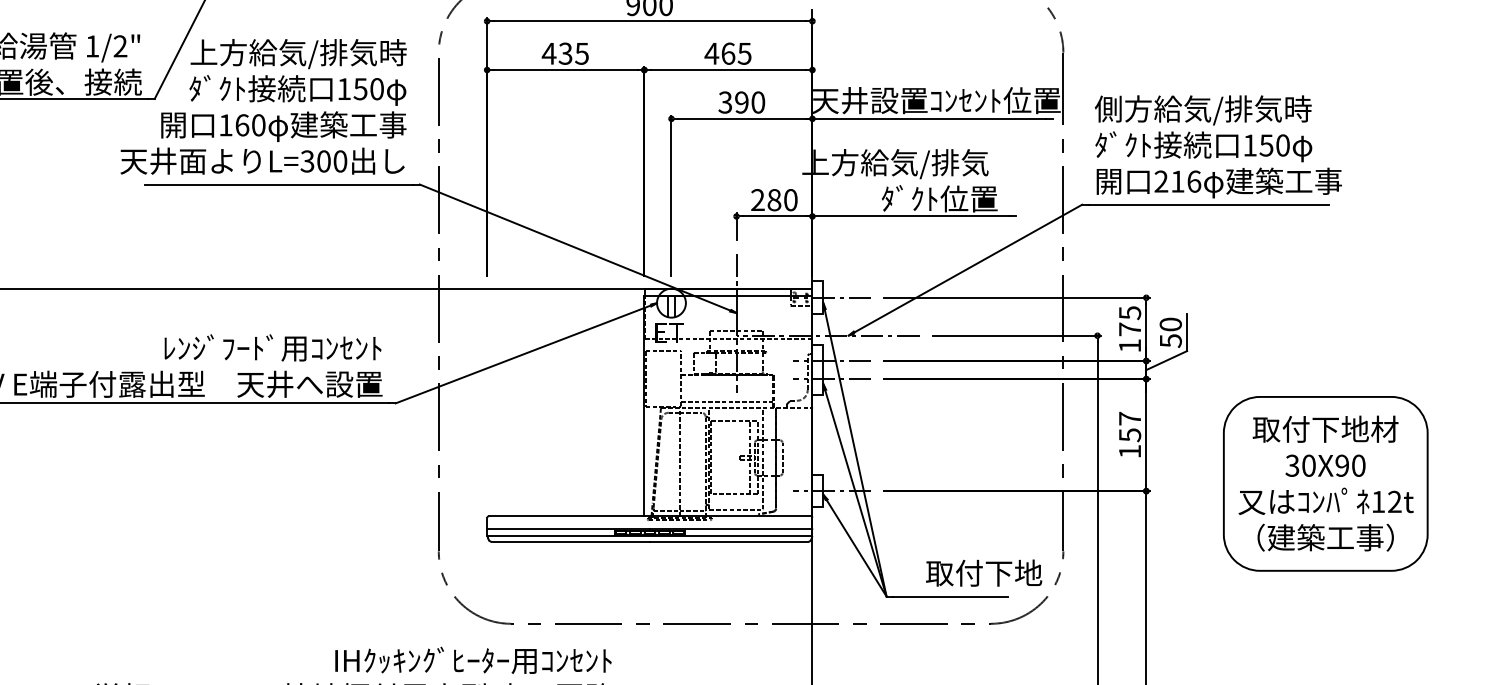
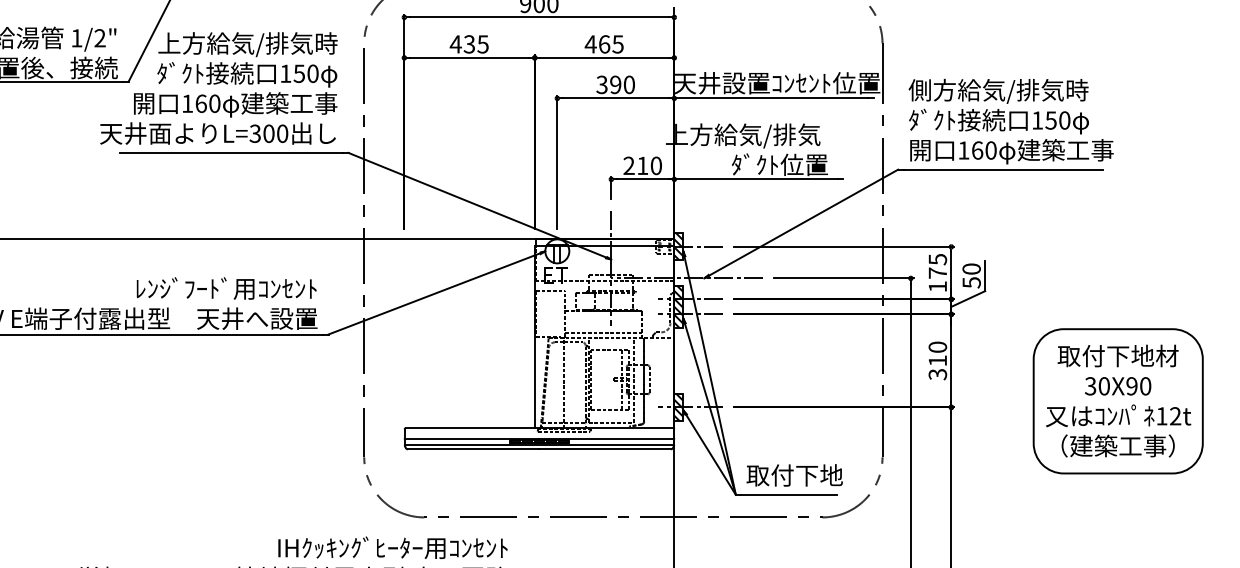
text: (1177, 181) -> (977, 150), 216 -> 160
text: (774, 199) -> (642, 165), 280 -> 210
hatch: (817, 297) -> (678, 246), added
hatch: (817, 369) -> (678, 306), added
text: (1129, 434) -> (937, 360), 157 -> 310
part: (1324, 484) -> (1117, 401), moved
hatch: (817, 490) -> (678, 406), added
text: (983, 573) -> (794, 475), moved

